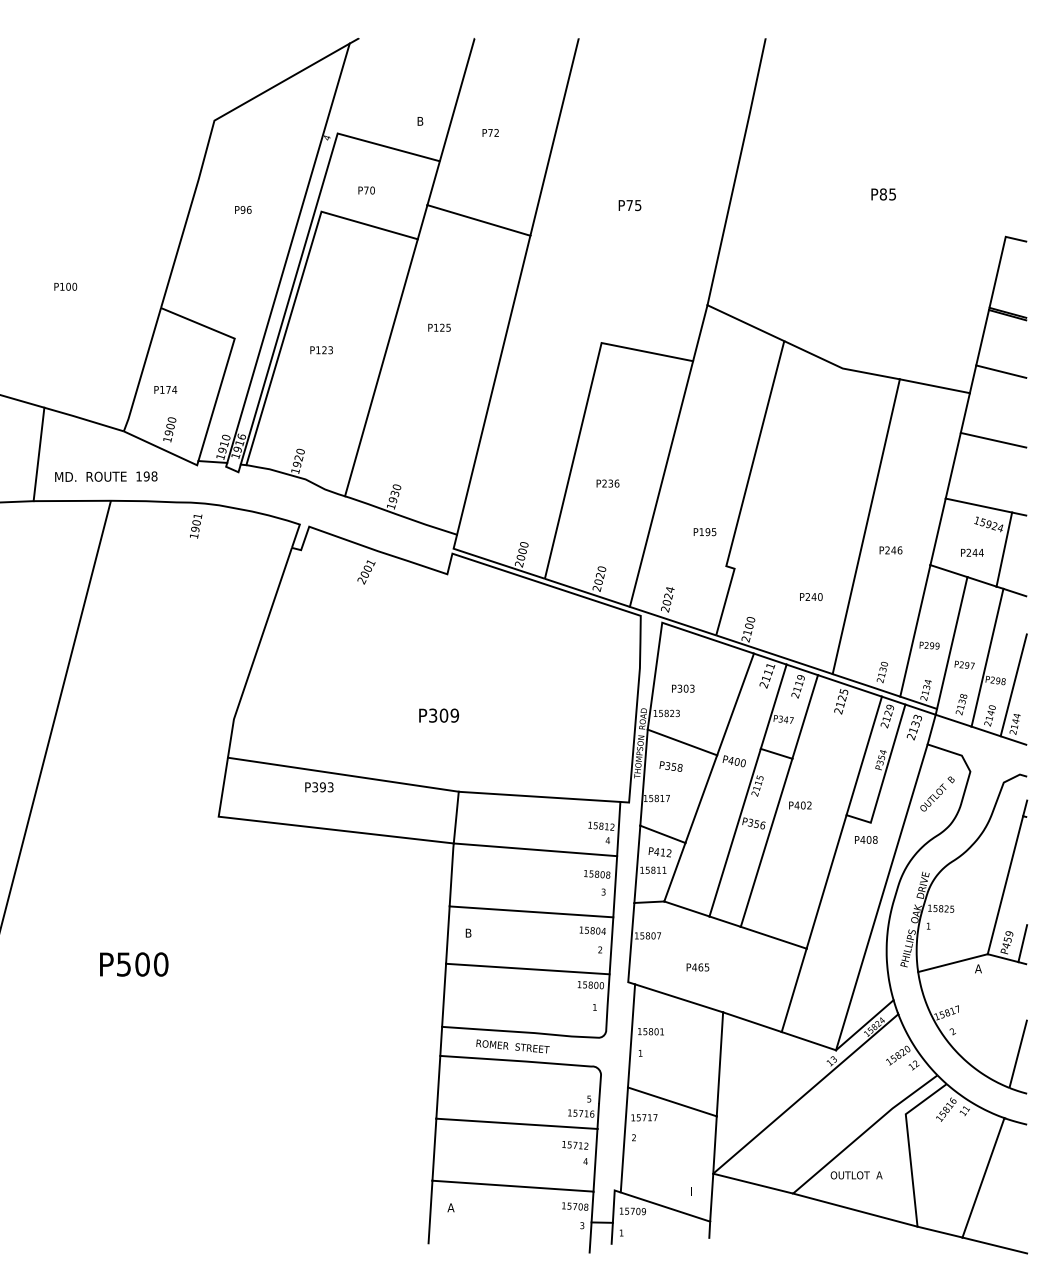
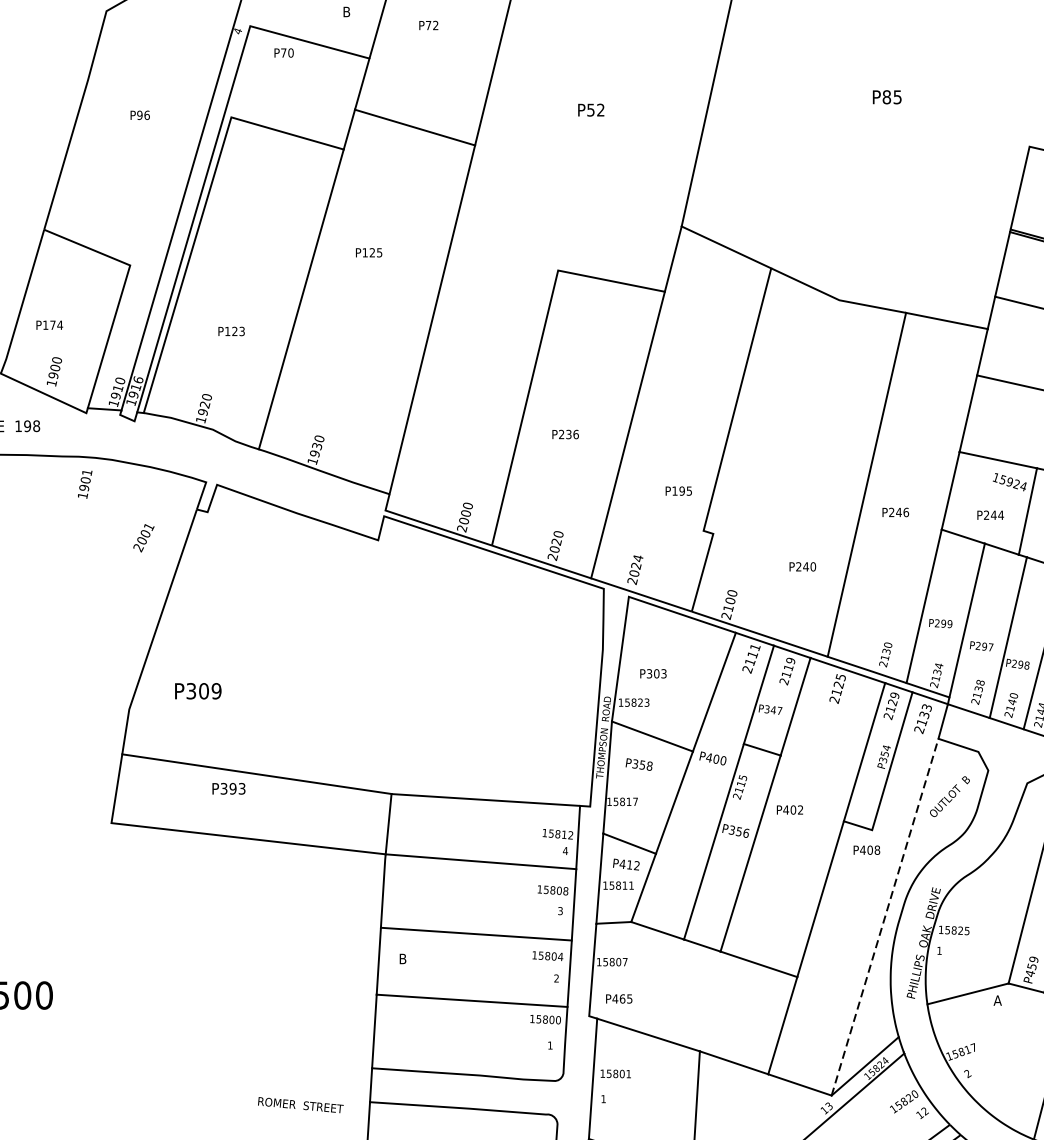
text: (366, 190) -> (283, 52), moved
text: (633, 205) -> (595, 110), P75 -> P52
text: (321, 350) -> (231, 331), moved
text: (366, 572) -> (143, 538), moved
text: (438, 715) -> (197, 691), moved
line: (881, 897) -> (884, 917), solid -> dashed
text: (697, 967) -> (618, 999), moved
text: (512, 1046) -> (300, 1105), moved

